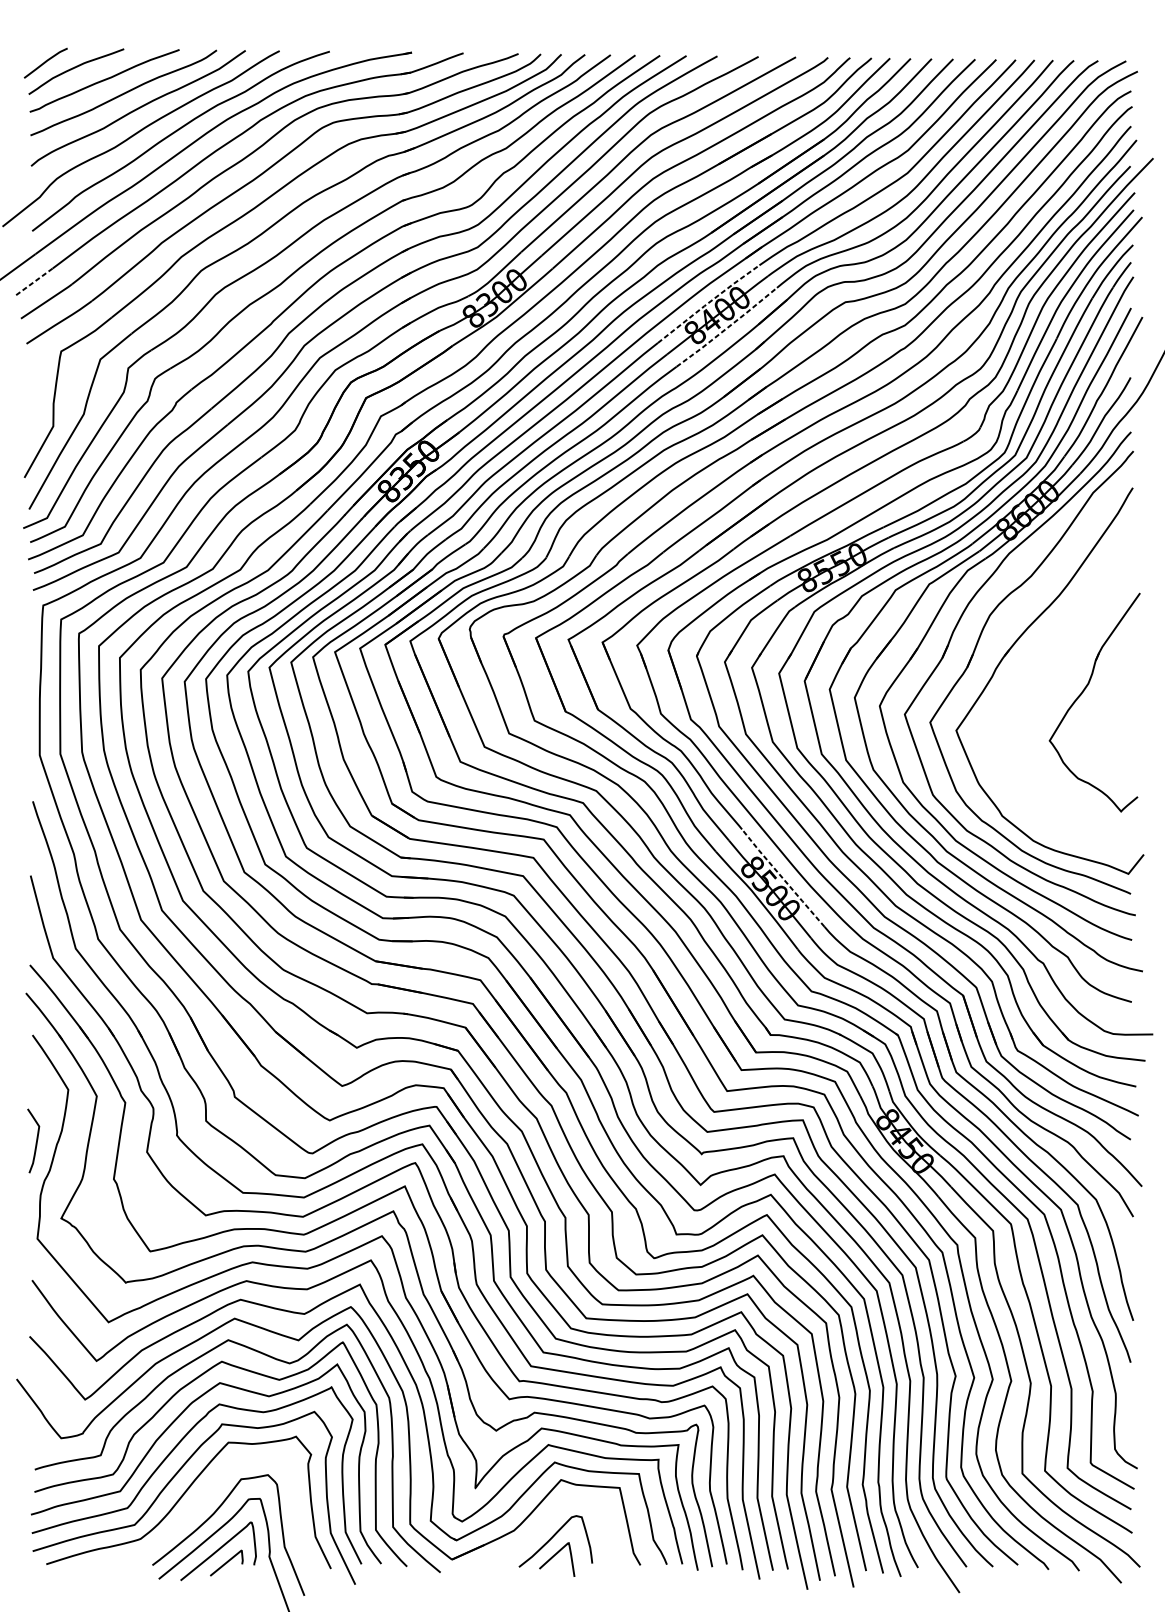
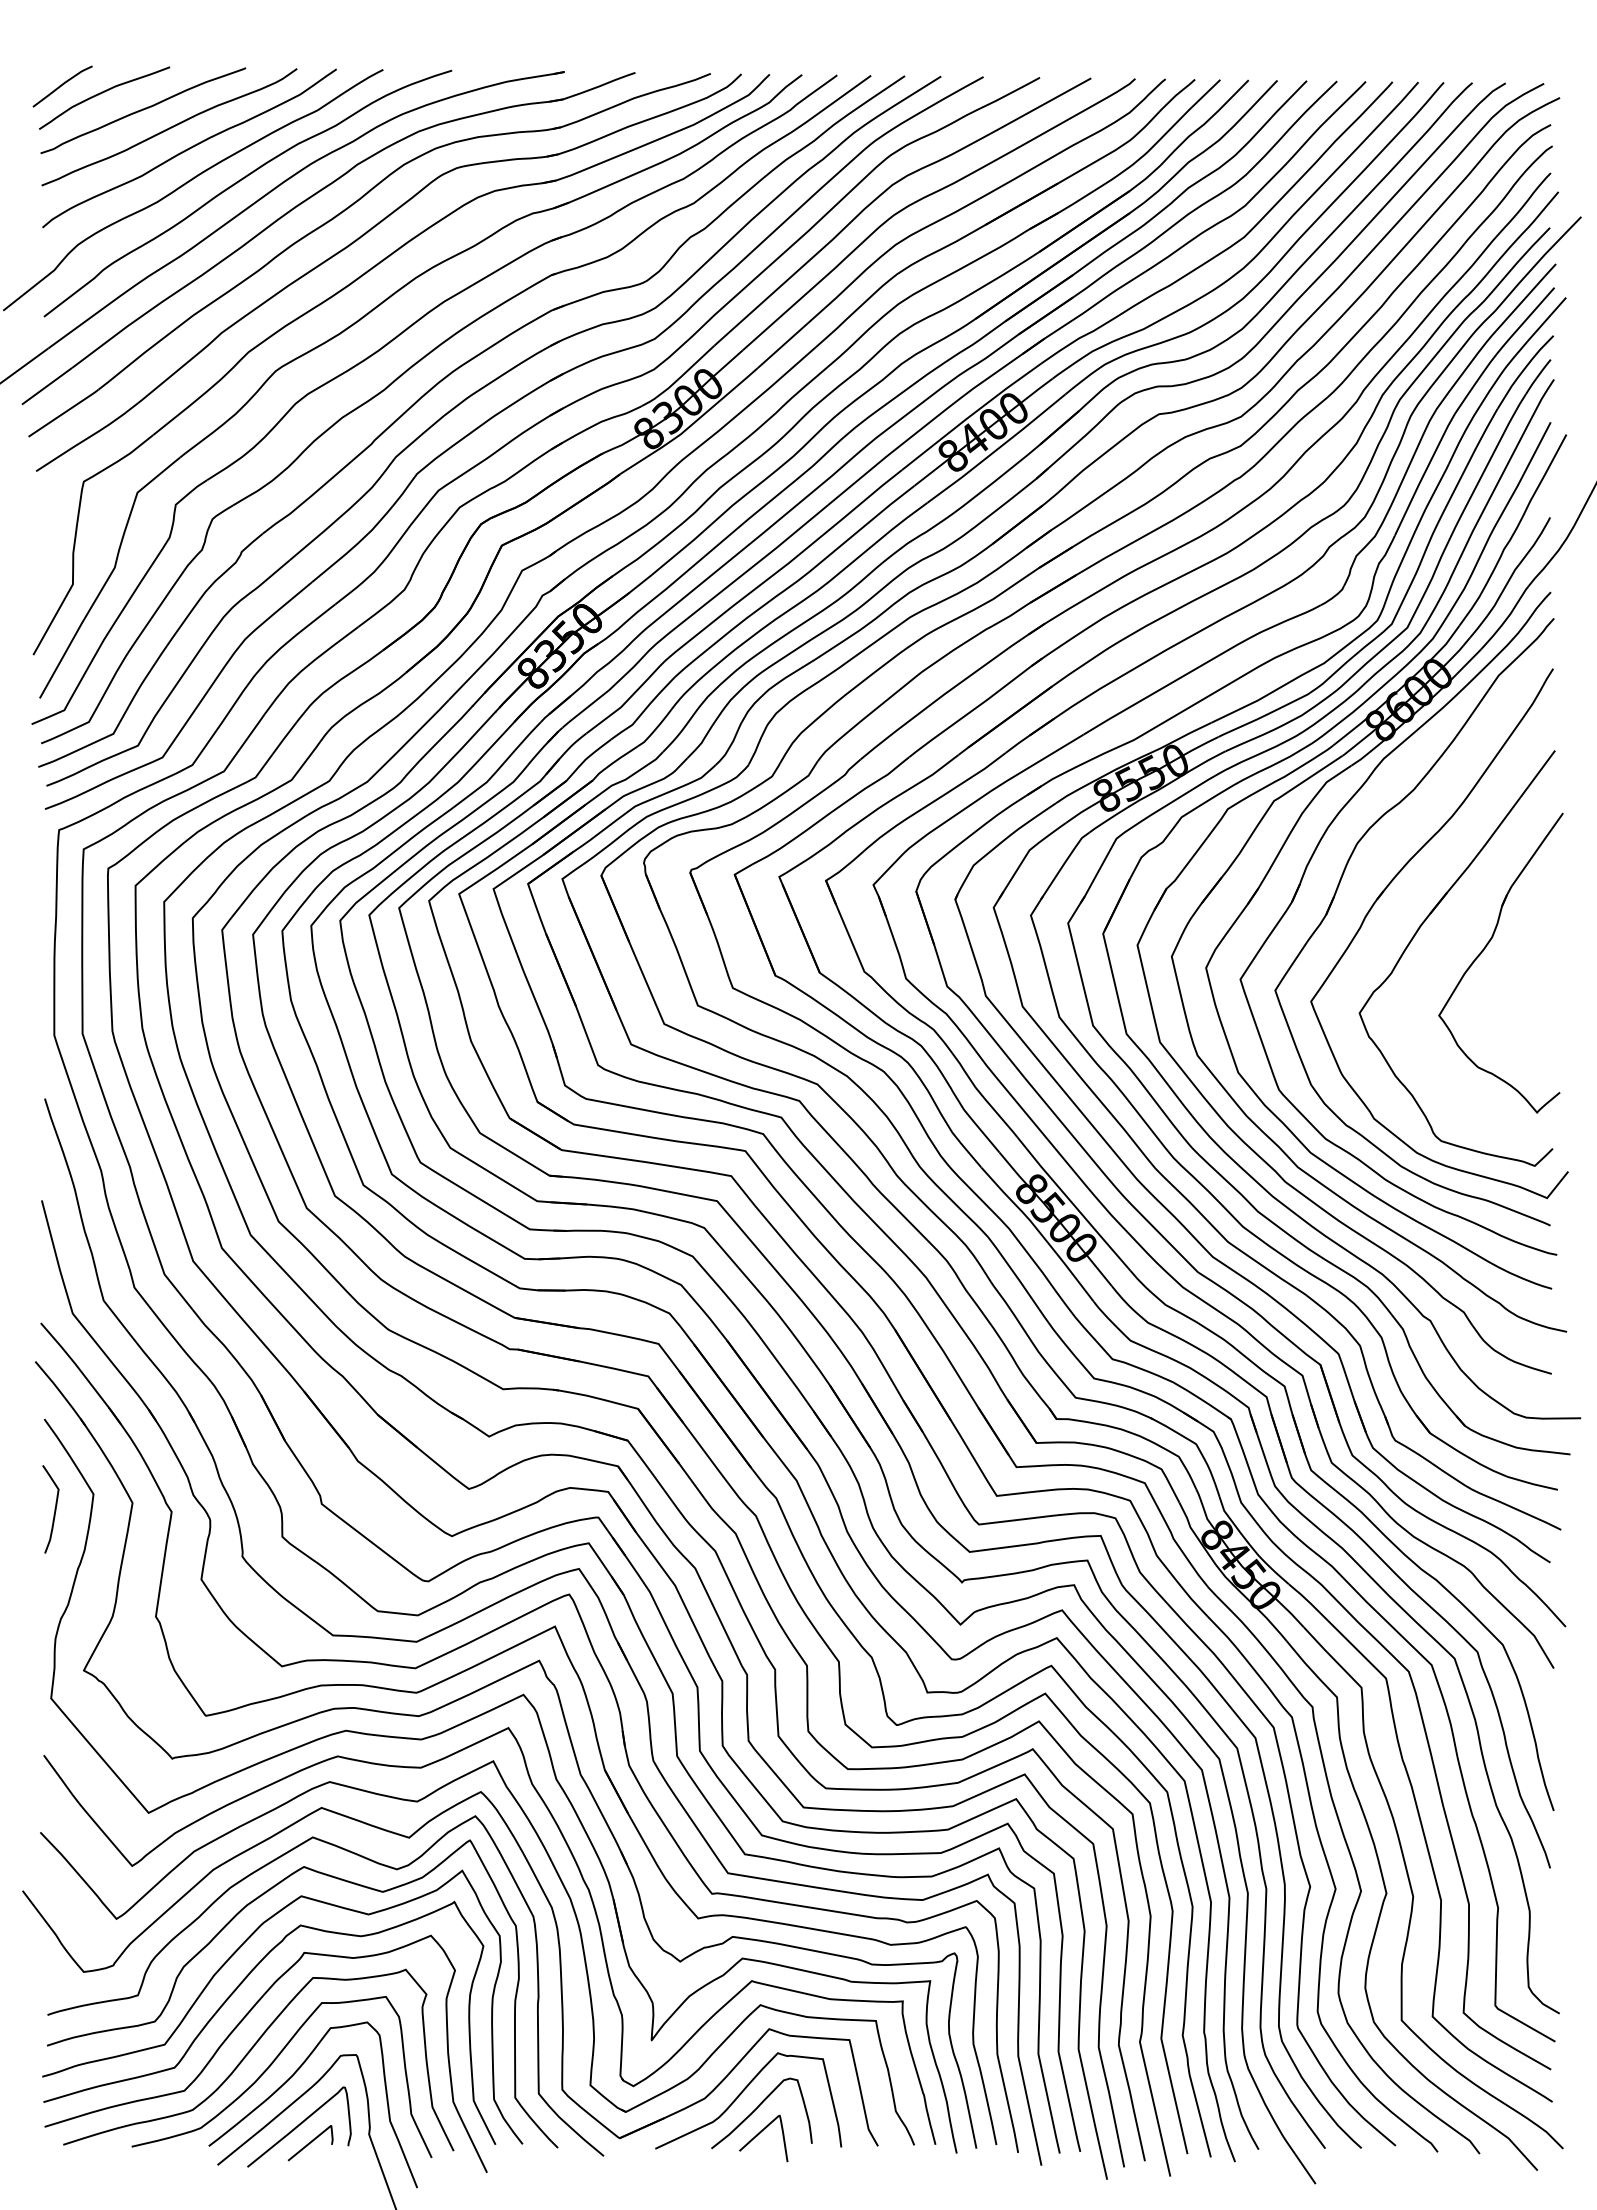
line: (34, 281) -> (47, 385), dashed -> solid
line: (708, 303) -> (971, 415), dashed -> solid
line: (727, 327) -> (997, 449), dashed -> solid
part: (1034, 679) -> (1418, 931), added
line: (782, 877) -> (1072, 1203), dashed -> solid
curve: (36, 1141) -> (54, 1509), moved
curve: (195, 1509) -> (268, 2069), added
curve: (541, 1526) -> (742, 2093), added

